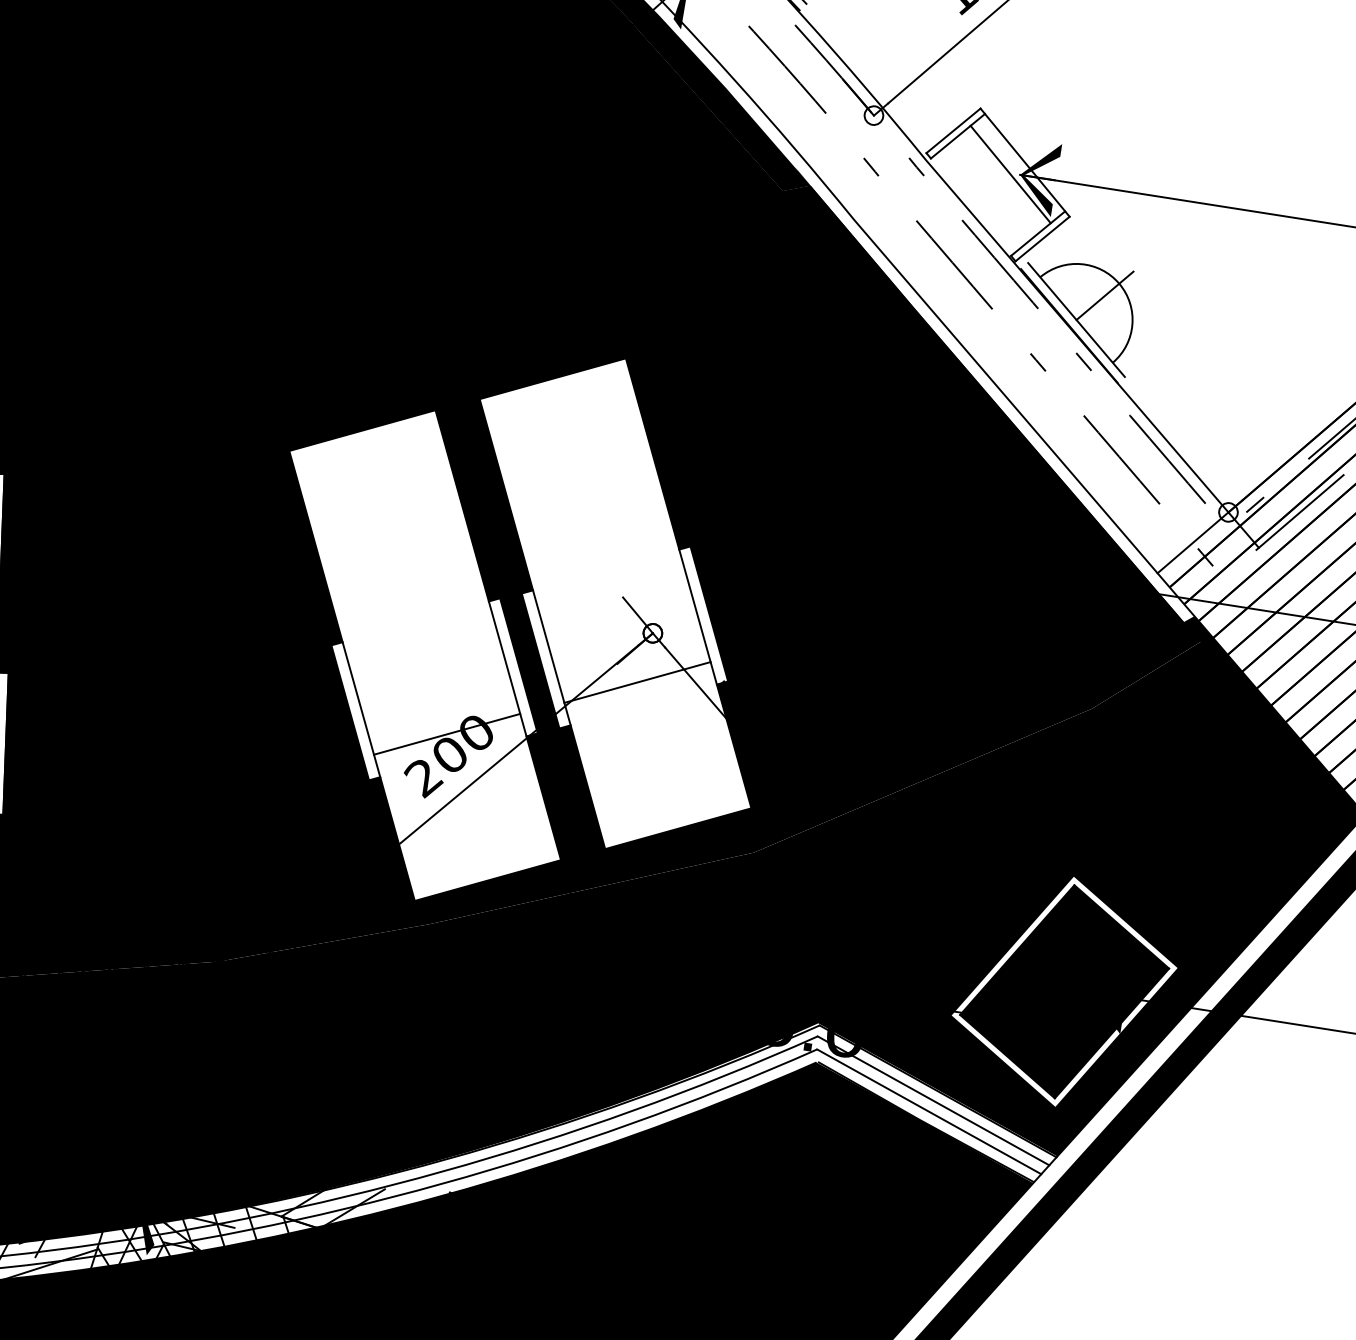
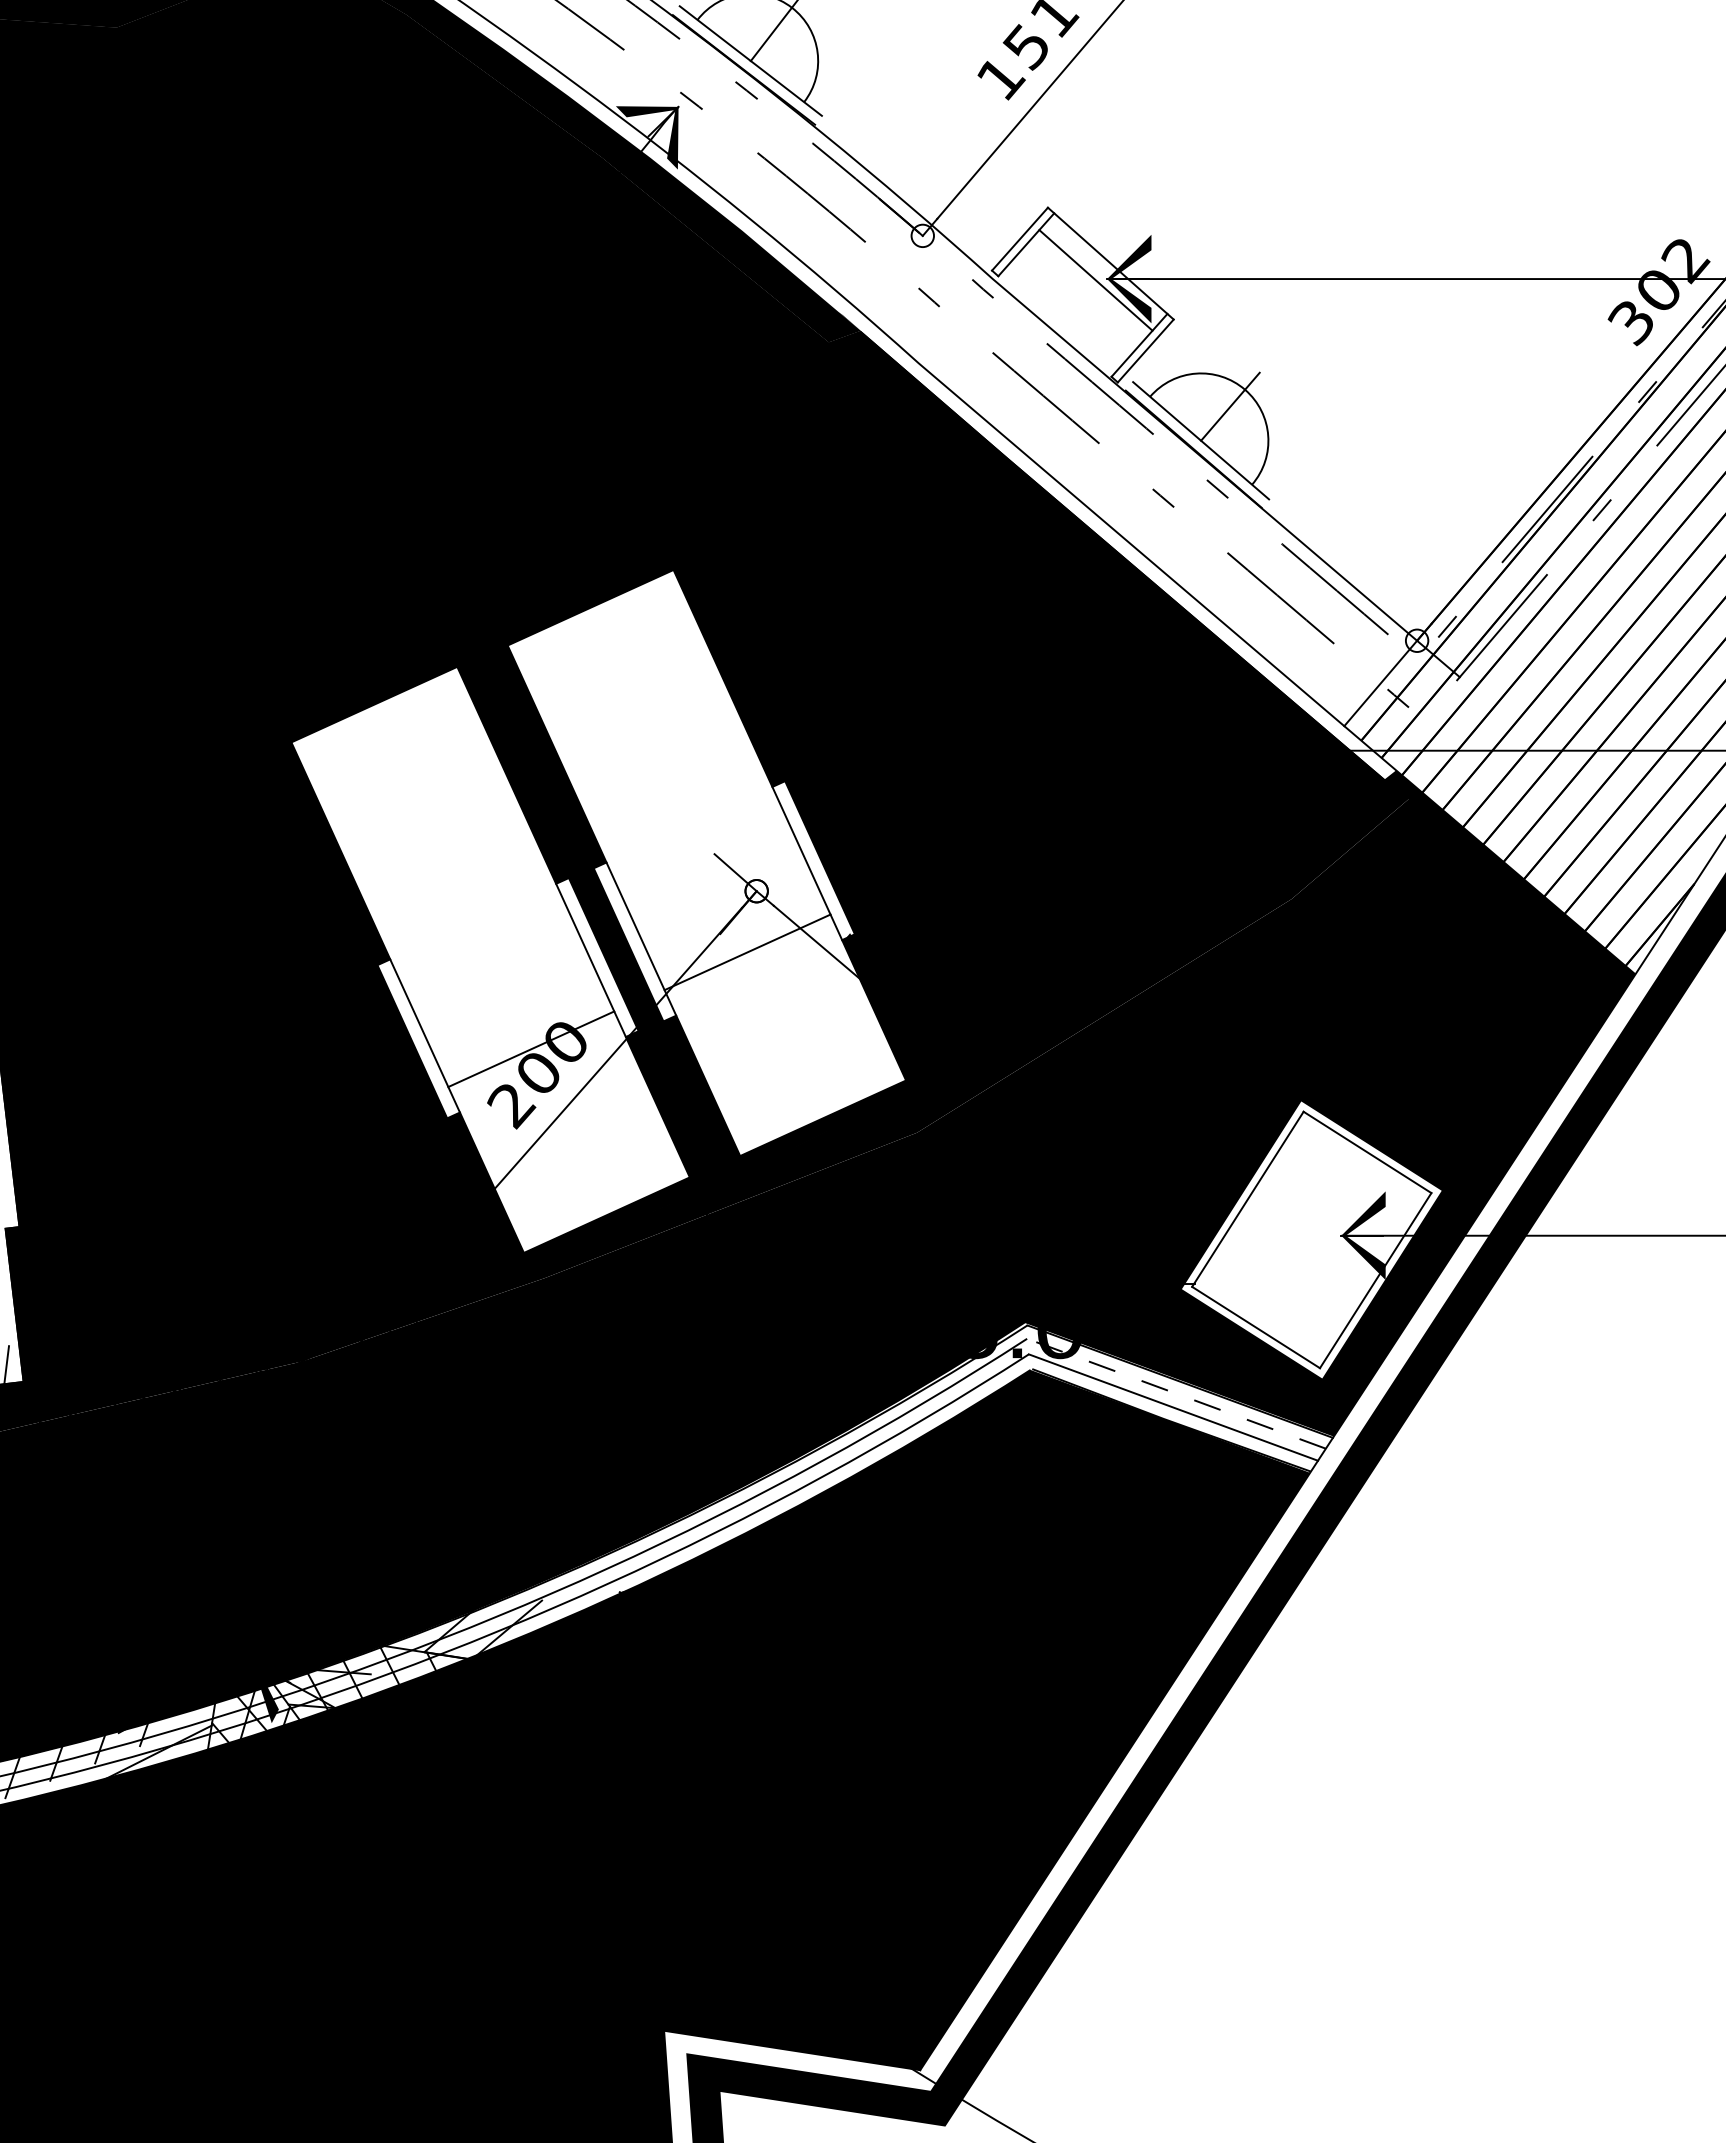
fill: (1064, 991) -> (1311, 1239), removed
line: (933, 1100) -> (1176, 1393), solid -> dashed

